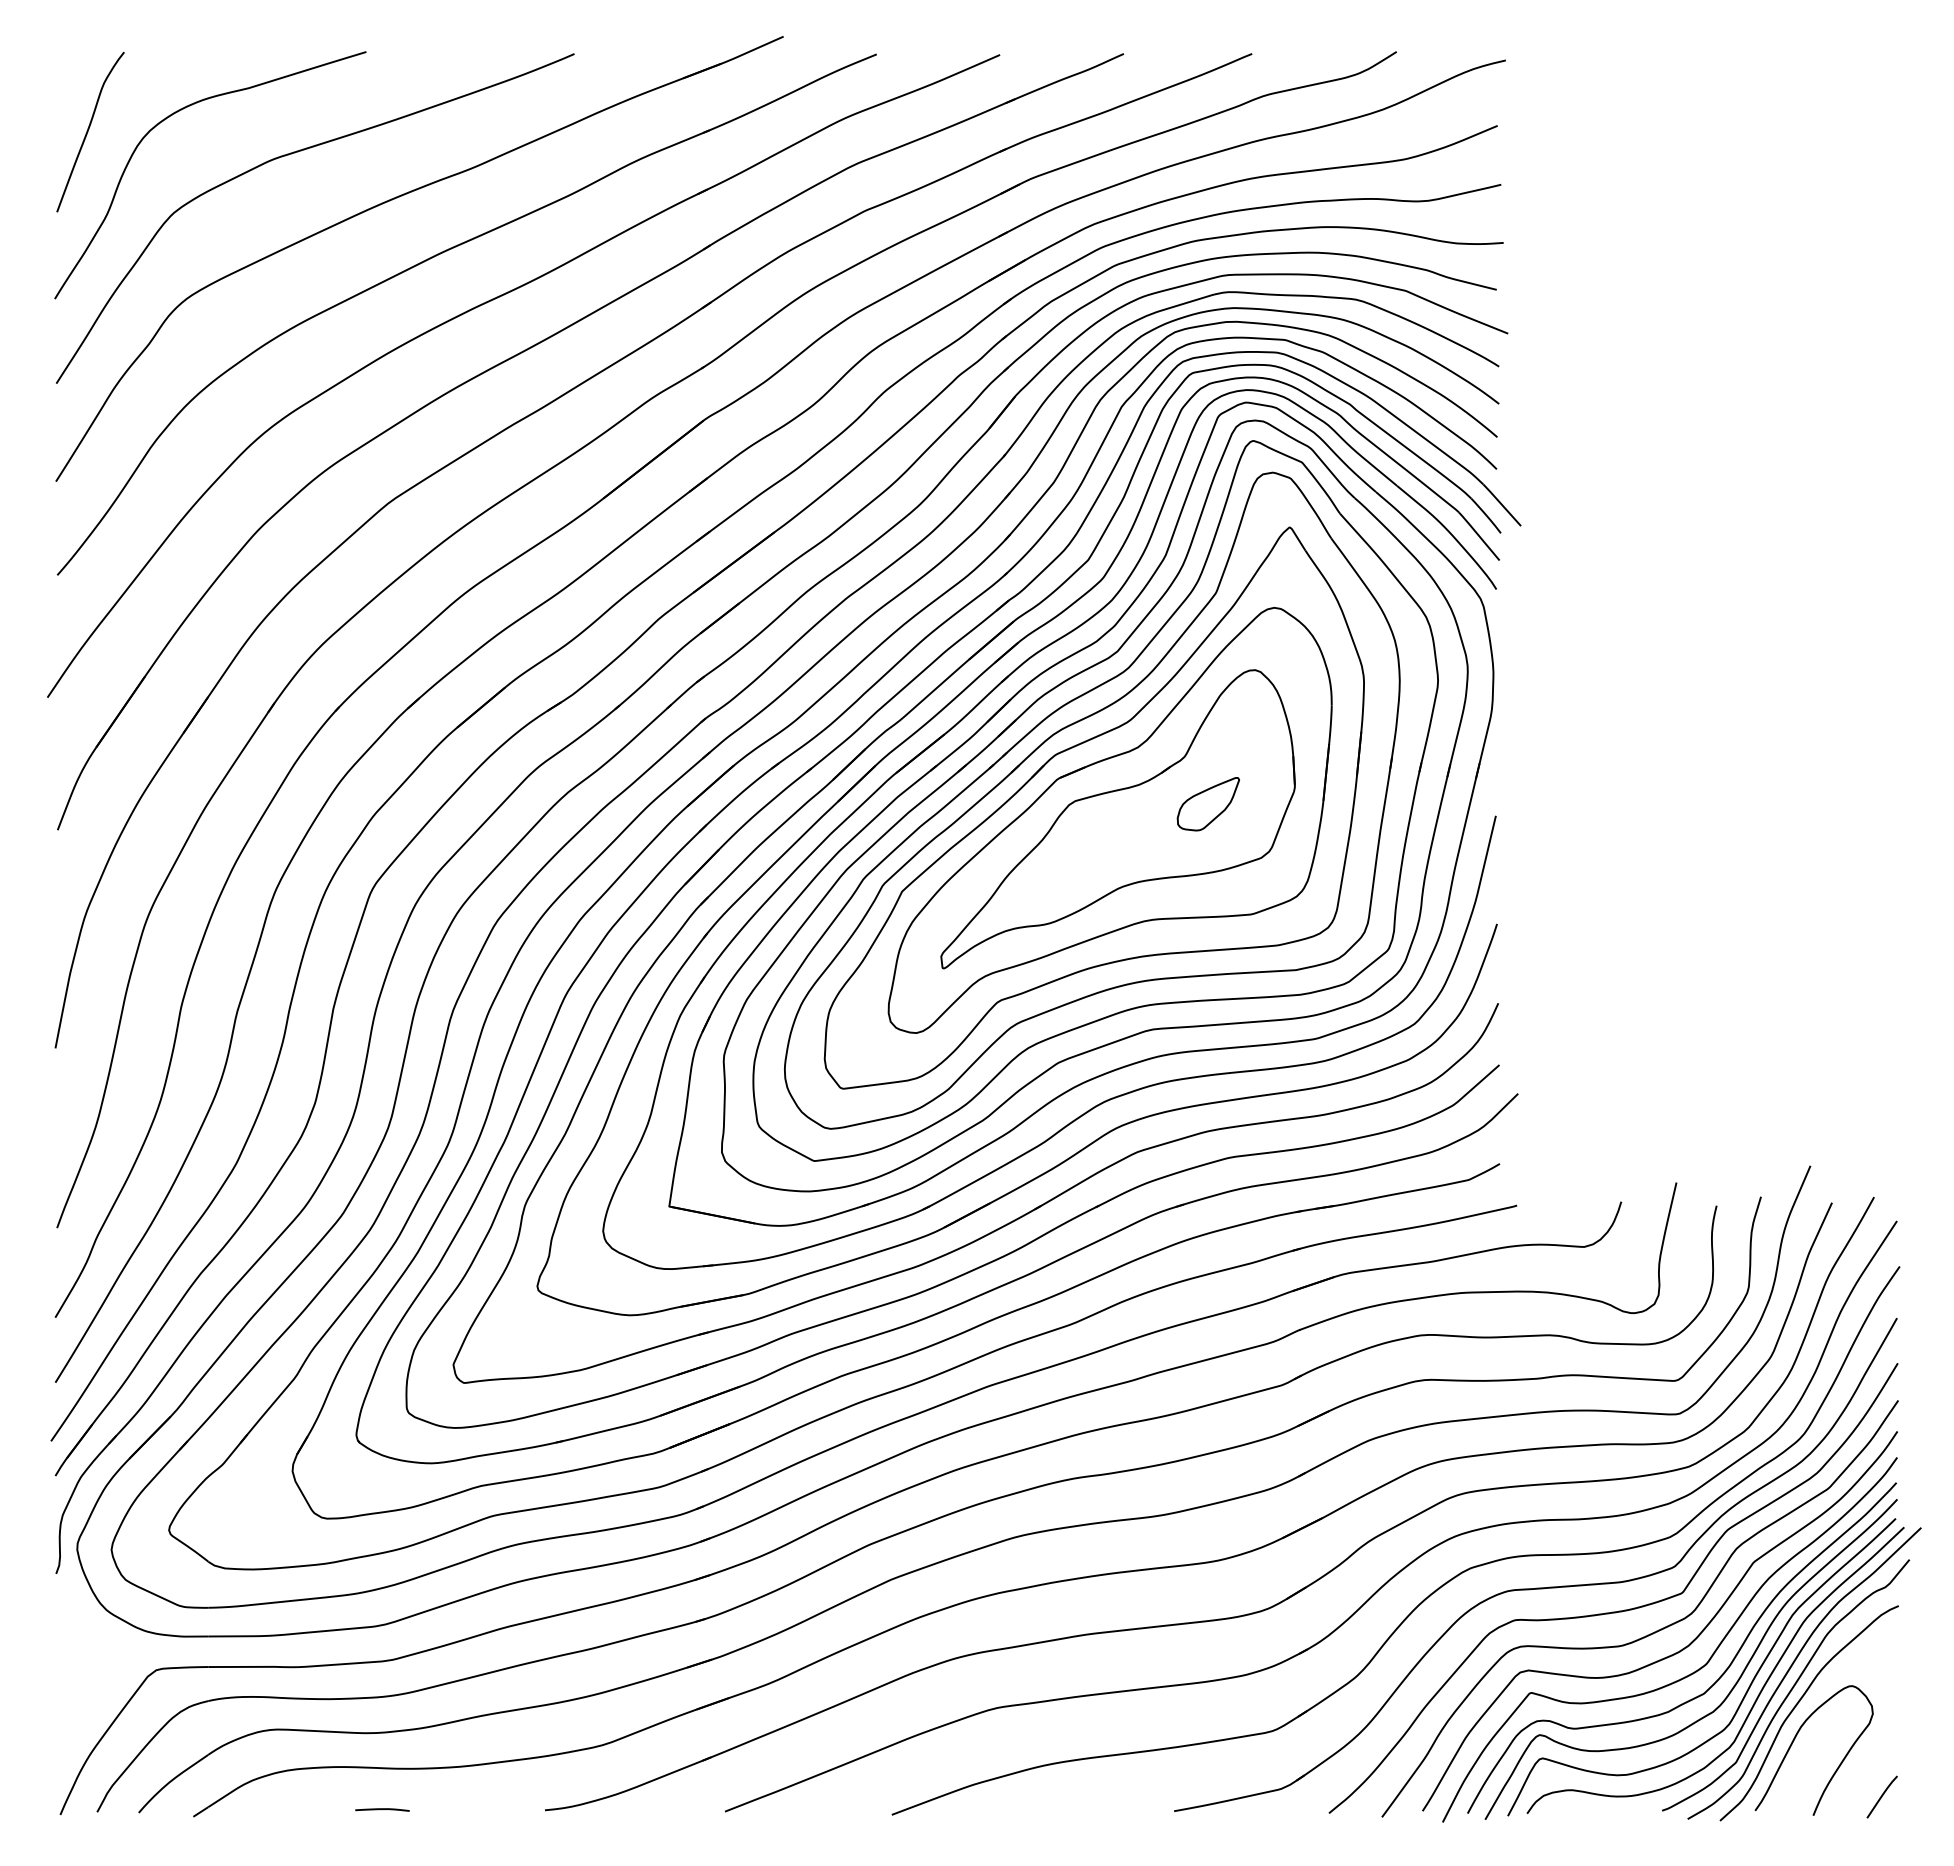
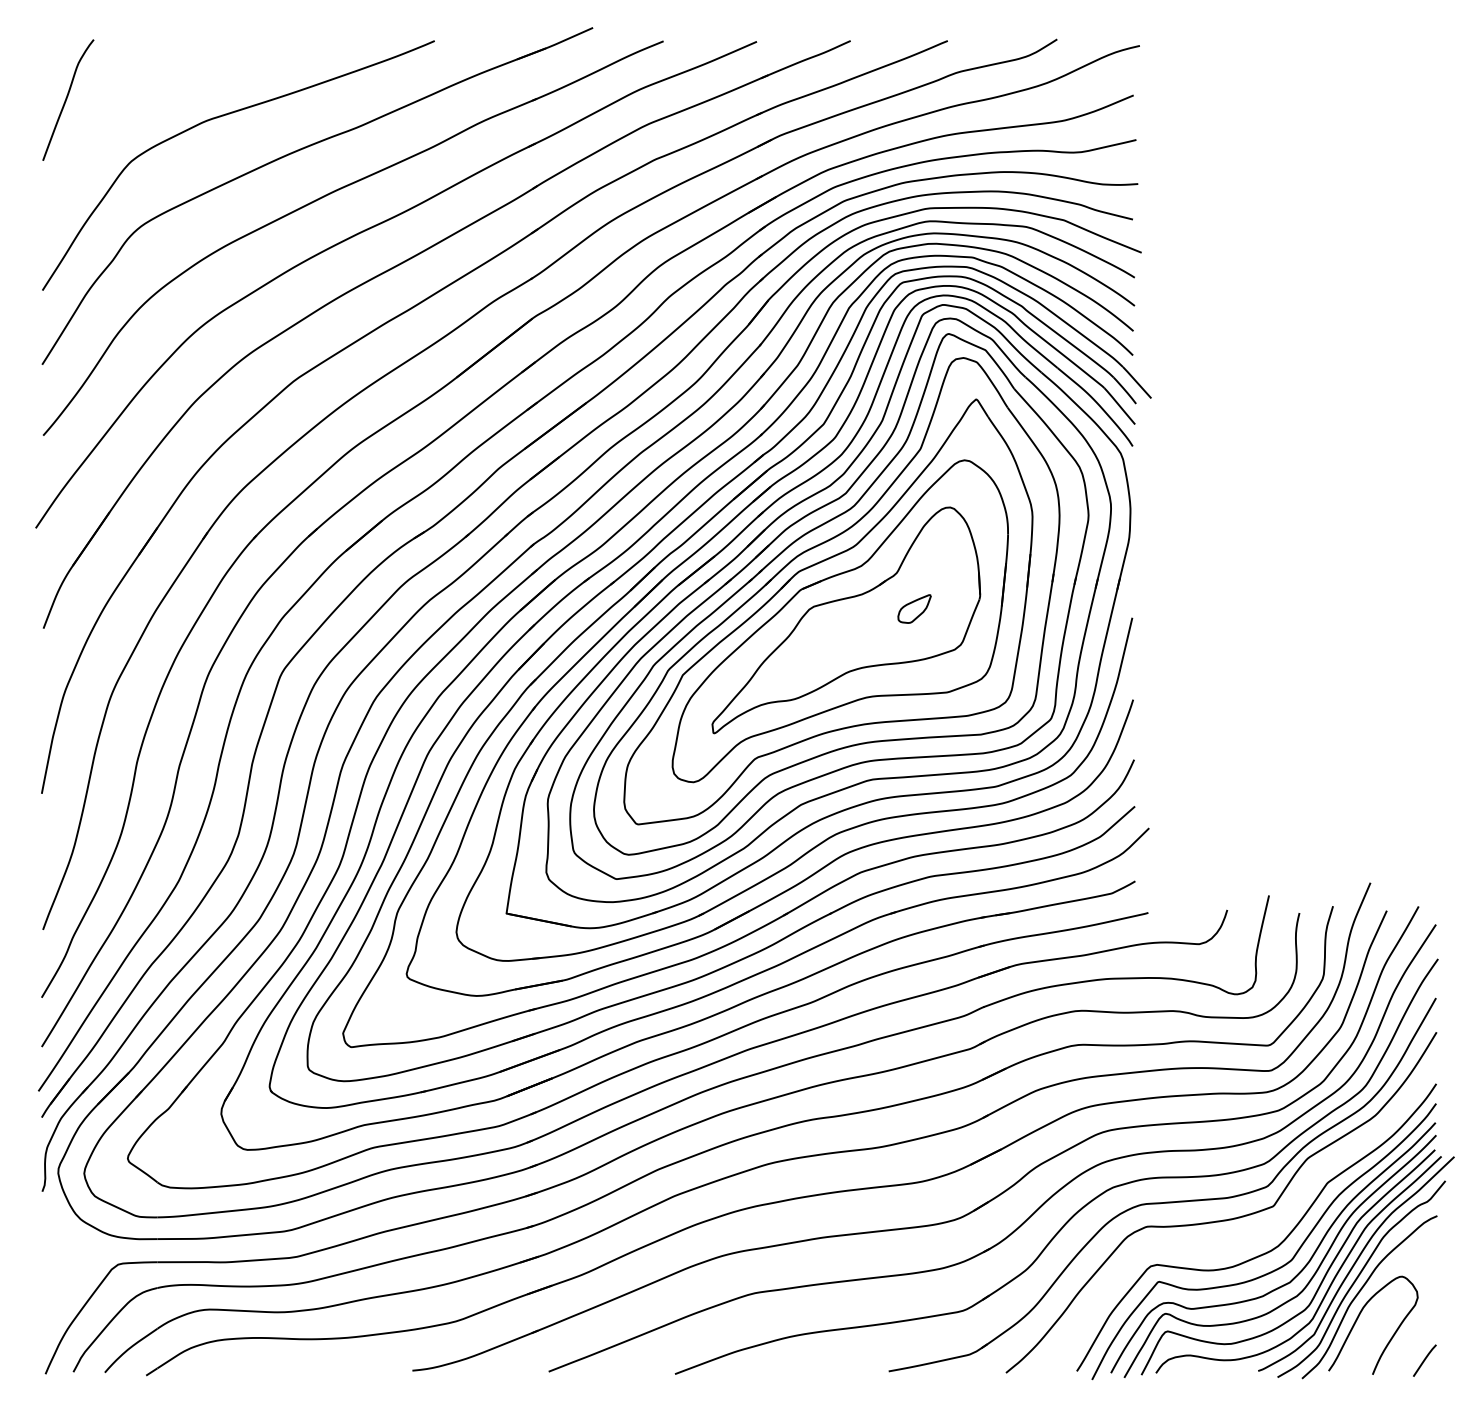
curve: (176, 113) -> (133, 86), removed
part: (1207, 804) -> (914, 609), size x0.7
curve: (1647, 1634) -> (1247, 1237), removed
line: (382, 1809) -> (289, 1370), removed

